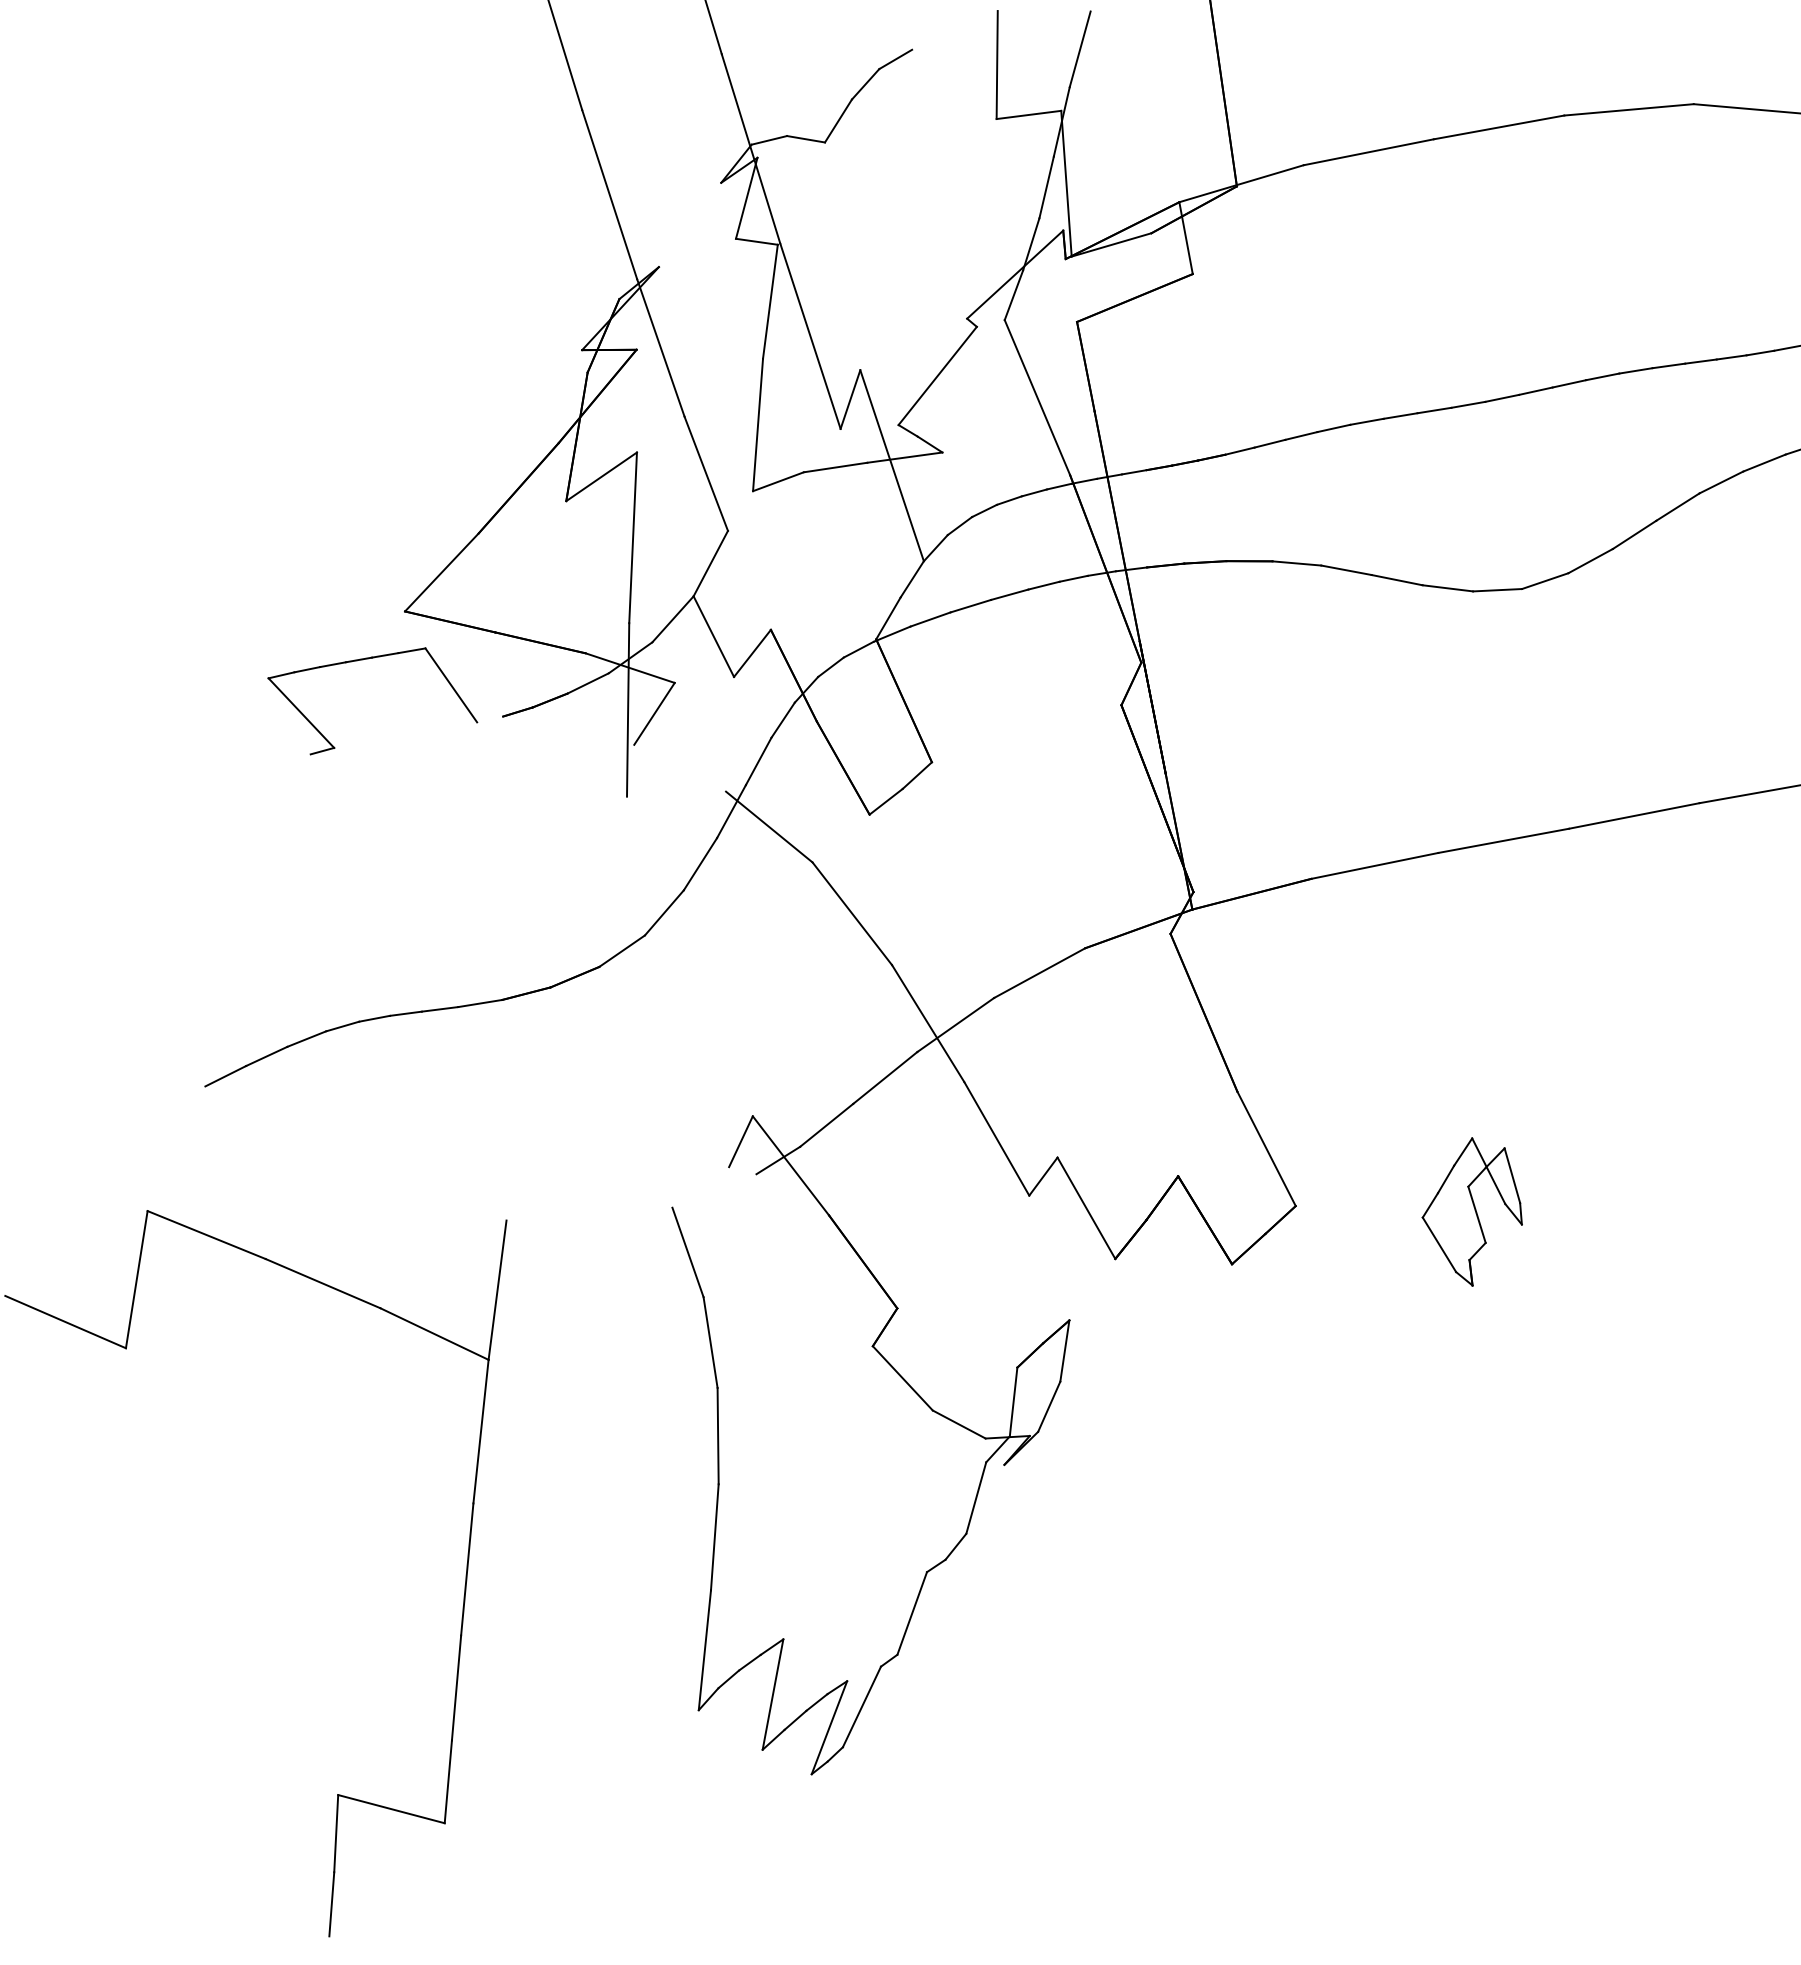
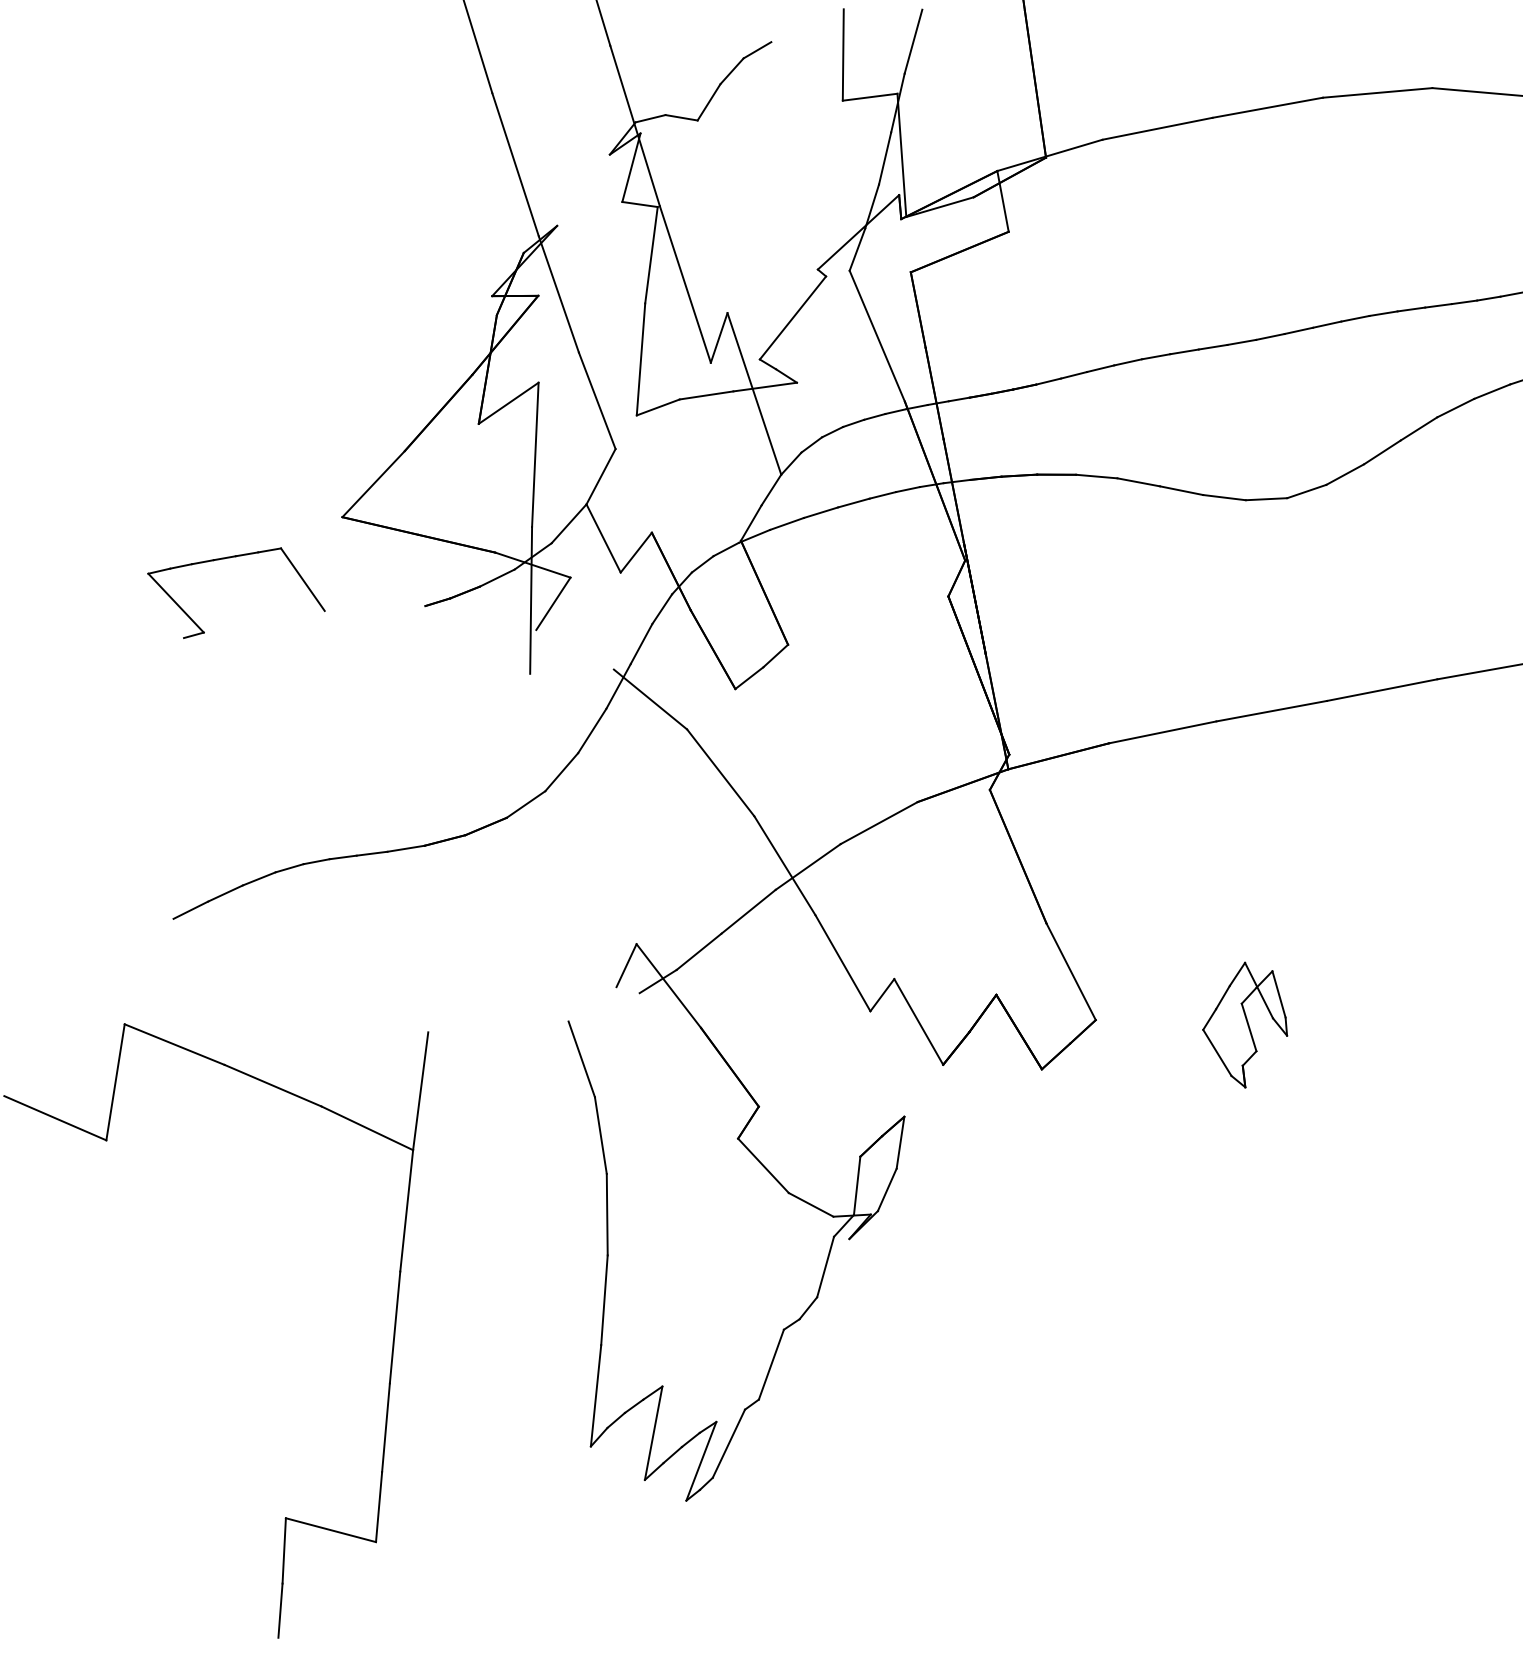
part: (363, 660) -> (228, 558), moved

